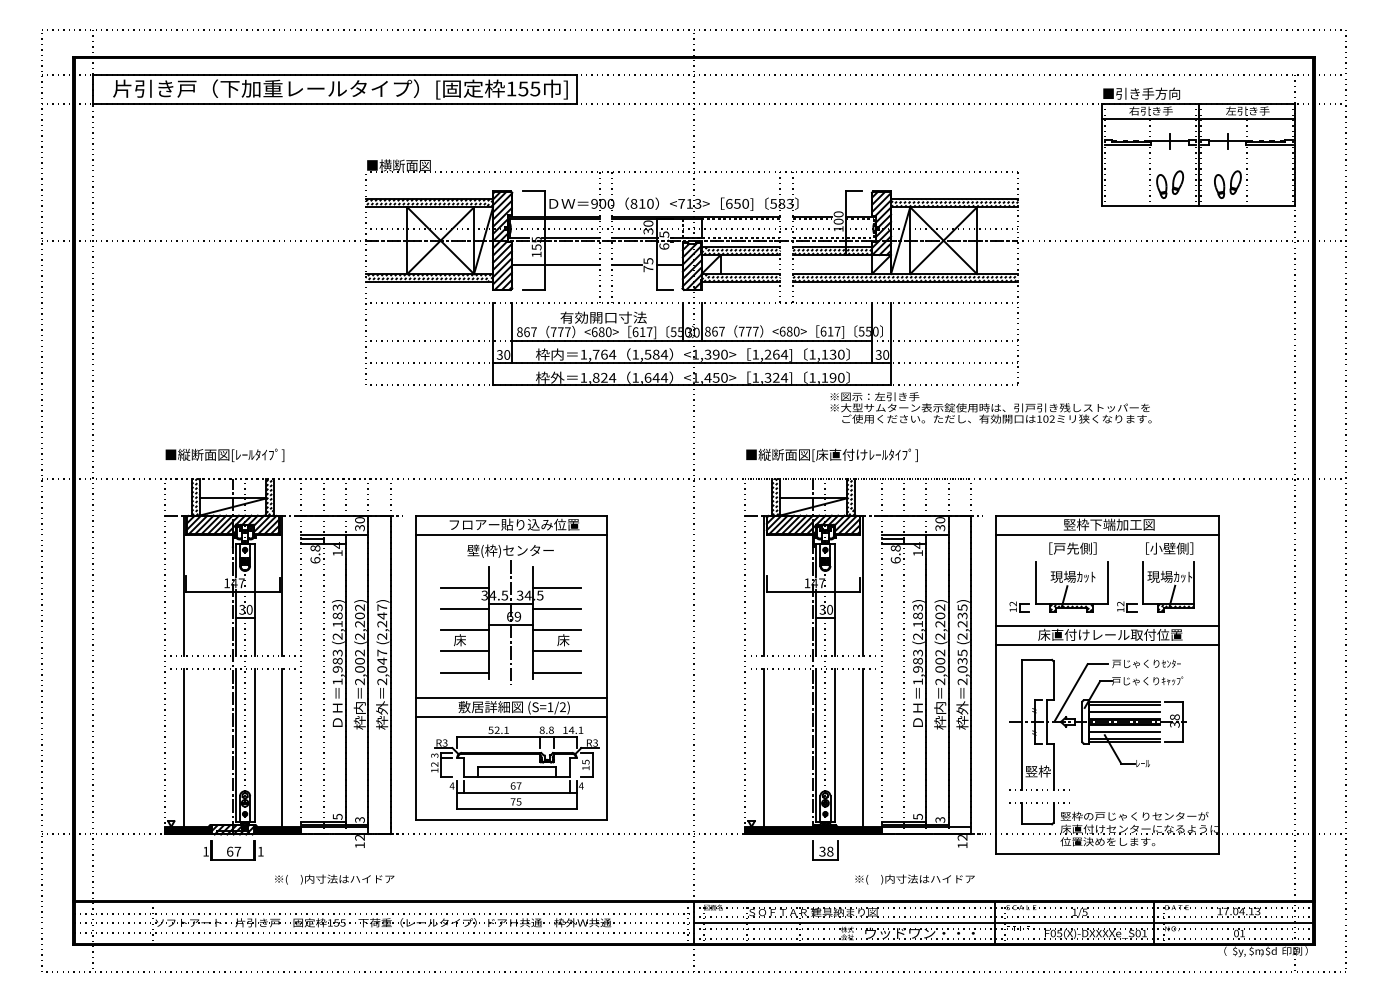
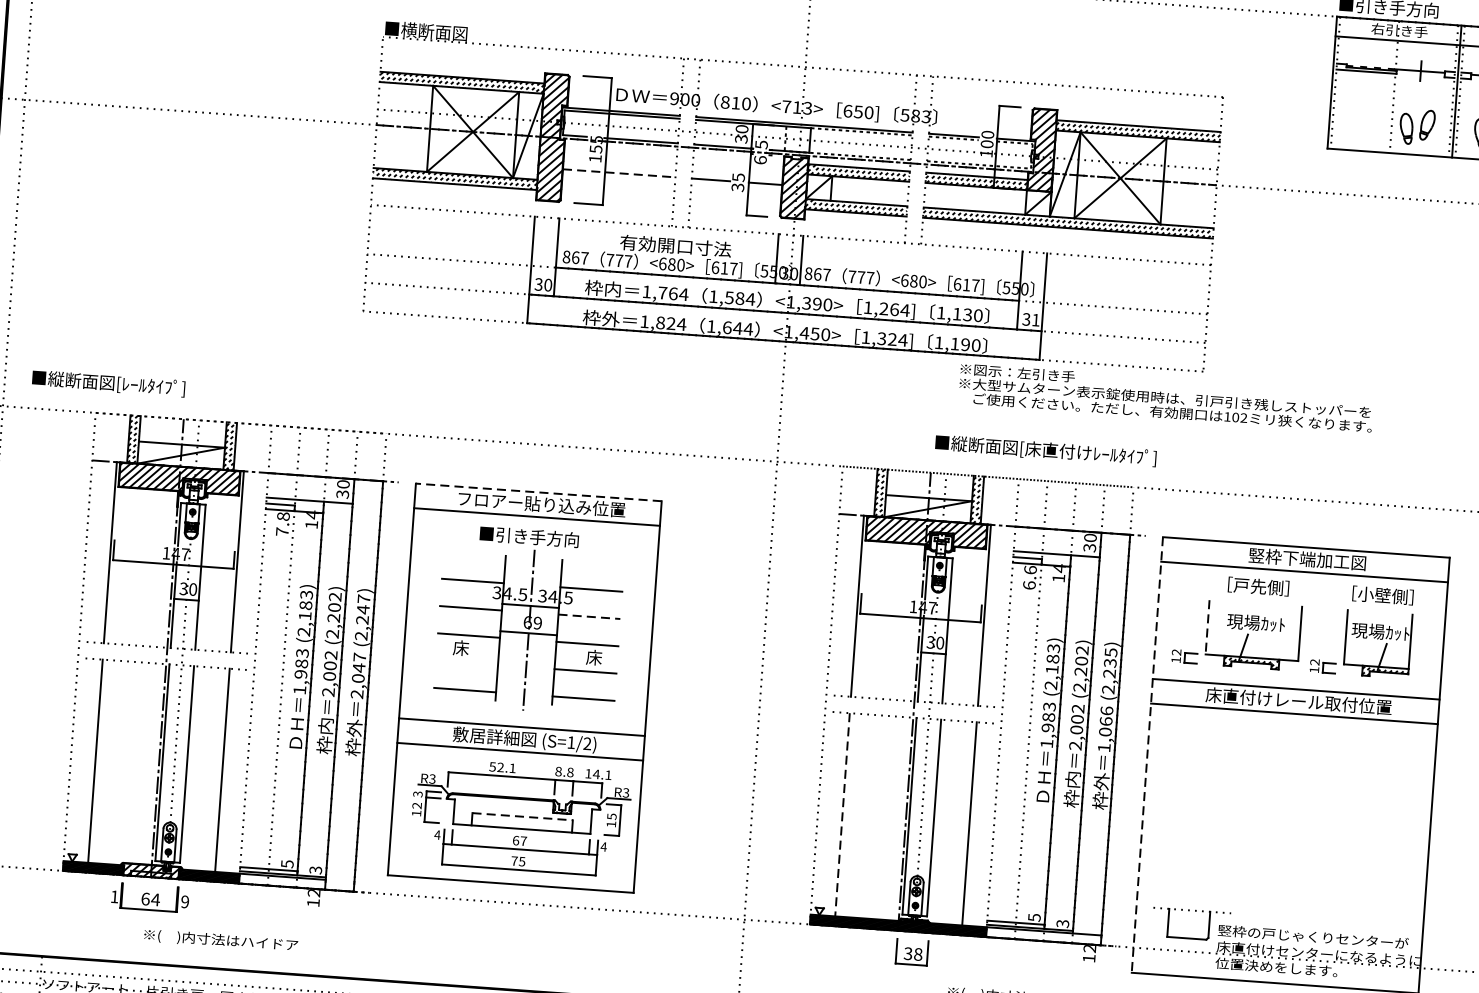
line: (555, 264) -> (618, 173), solid -> dashed
text: (648, 268) -> (738, 186), 75 -> 35
text: (886, 354) -> (1036, 319), 30 -> 31
text: (224, 454) -> (108, 382), moved
text: (831, 454) -> (1045, 449), moved
line: (510, 515) -> (537, 492), solid -> dashed
text: (895, 548) -> (1030, 570), 6.8 -> 6.6
text: (510, 550) -> (534, 537), 壁(枠)センター -> ■引き手方向
text: (315, 560) -> (282, 532), 6.8 -> 7.8
line: (1035, 583) -> (1207, 628), solid -> dashed
line: (557, 608) -> (589, 616), solid -> dashed
line: (465, 651) -> (467, 663), removed
text: (962, 667) -> (1105, 729), 2,035 -> 1,066
line: (996, 685) -> (1147, 755), solid -> dashed
part: (1097, 724) -> (1273, 815), removed
line: (764, 747) -> (843, 814), solid -> dashed
line: (516, 767) -> (522, 817), solid -> dashed
text: (237, 851) -> (155, 899), 67 -> 64
text: (260, 851) -> (184, 901), 1 -> 9
text: (334, 879) -> (220, 940), moved

